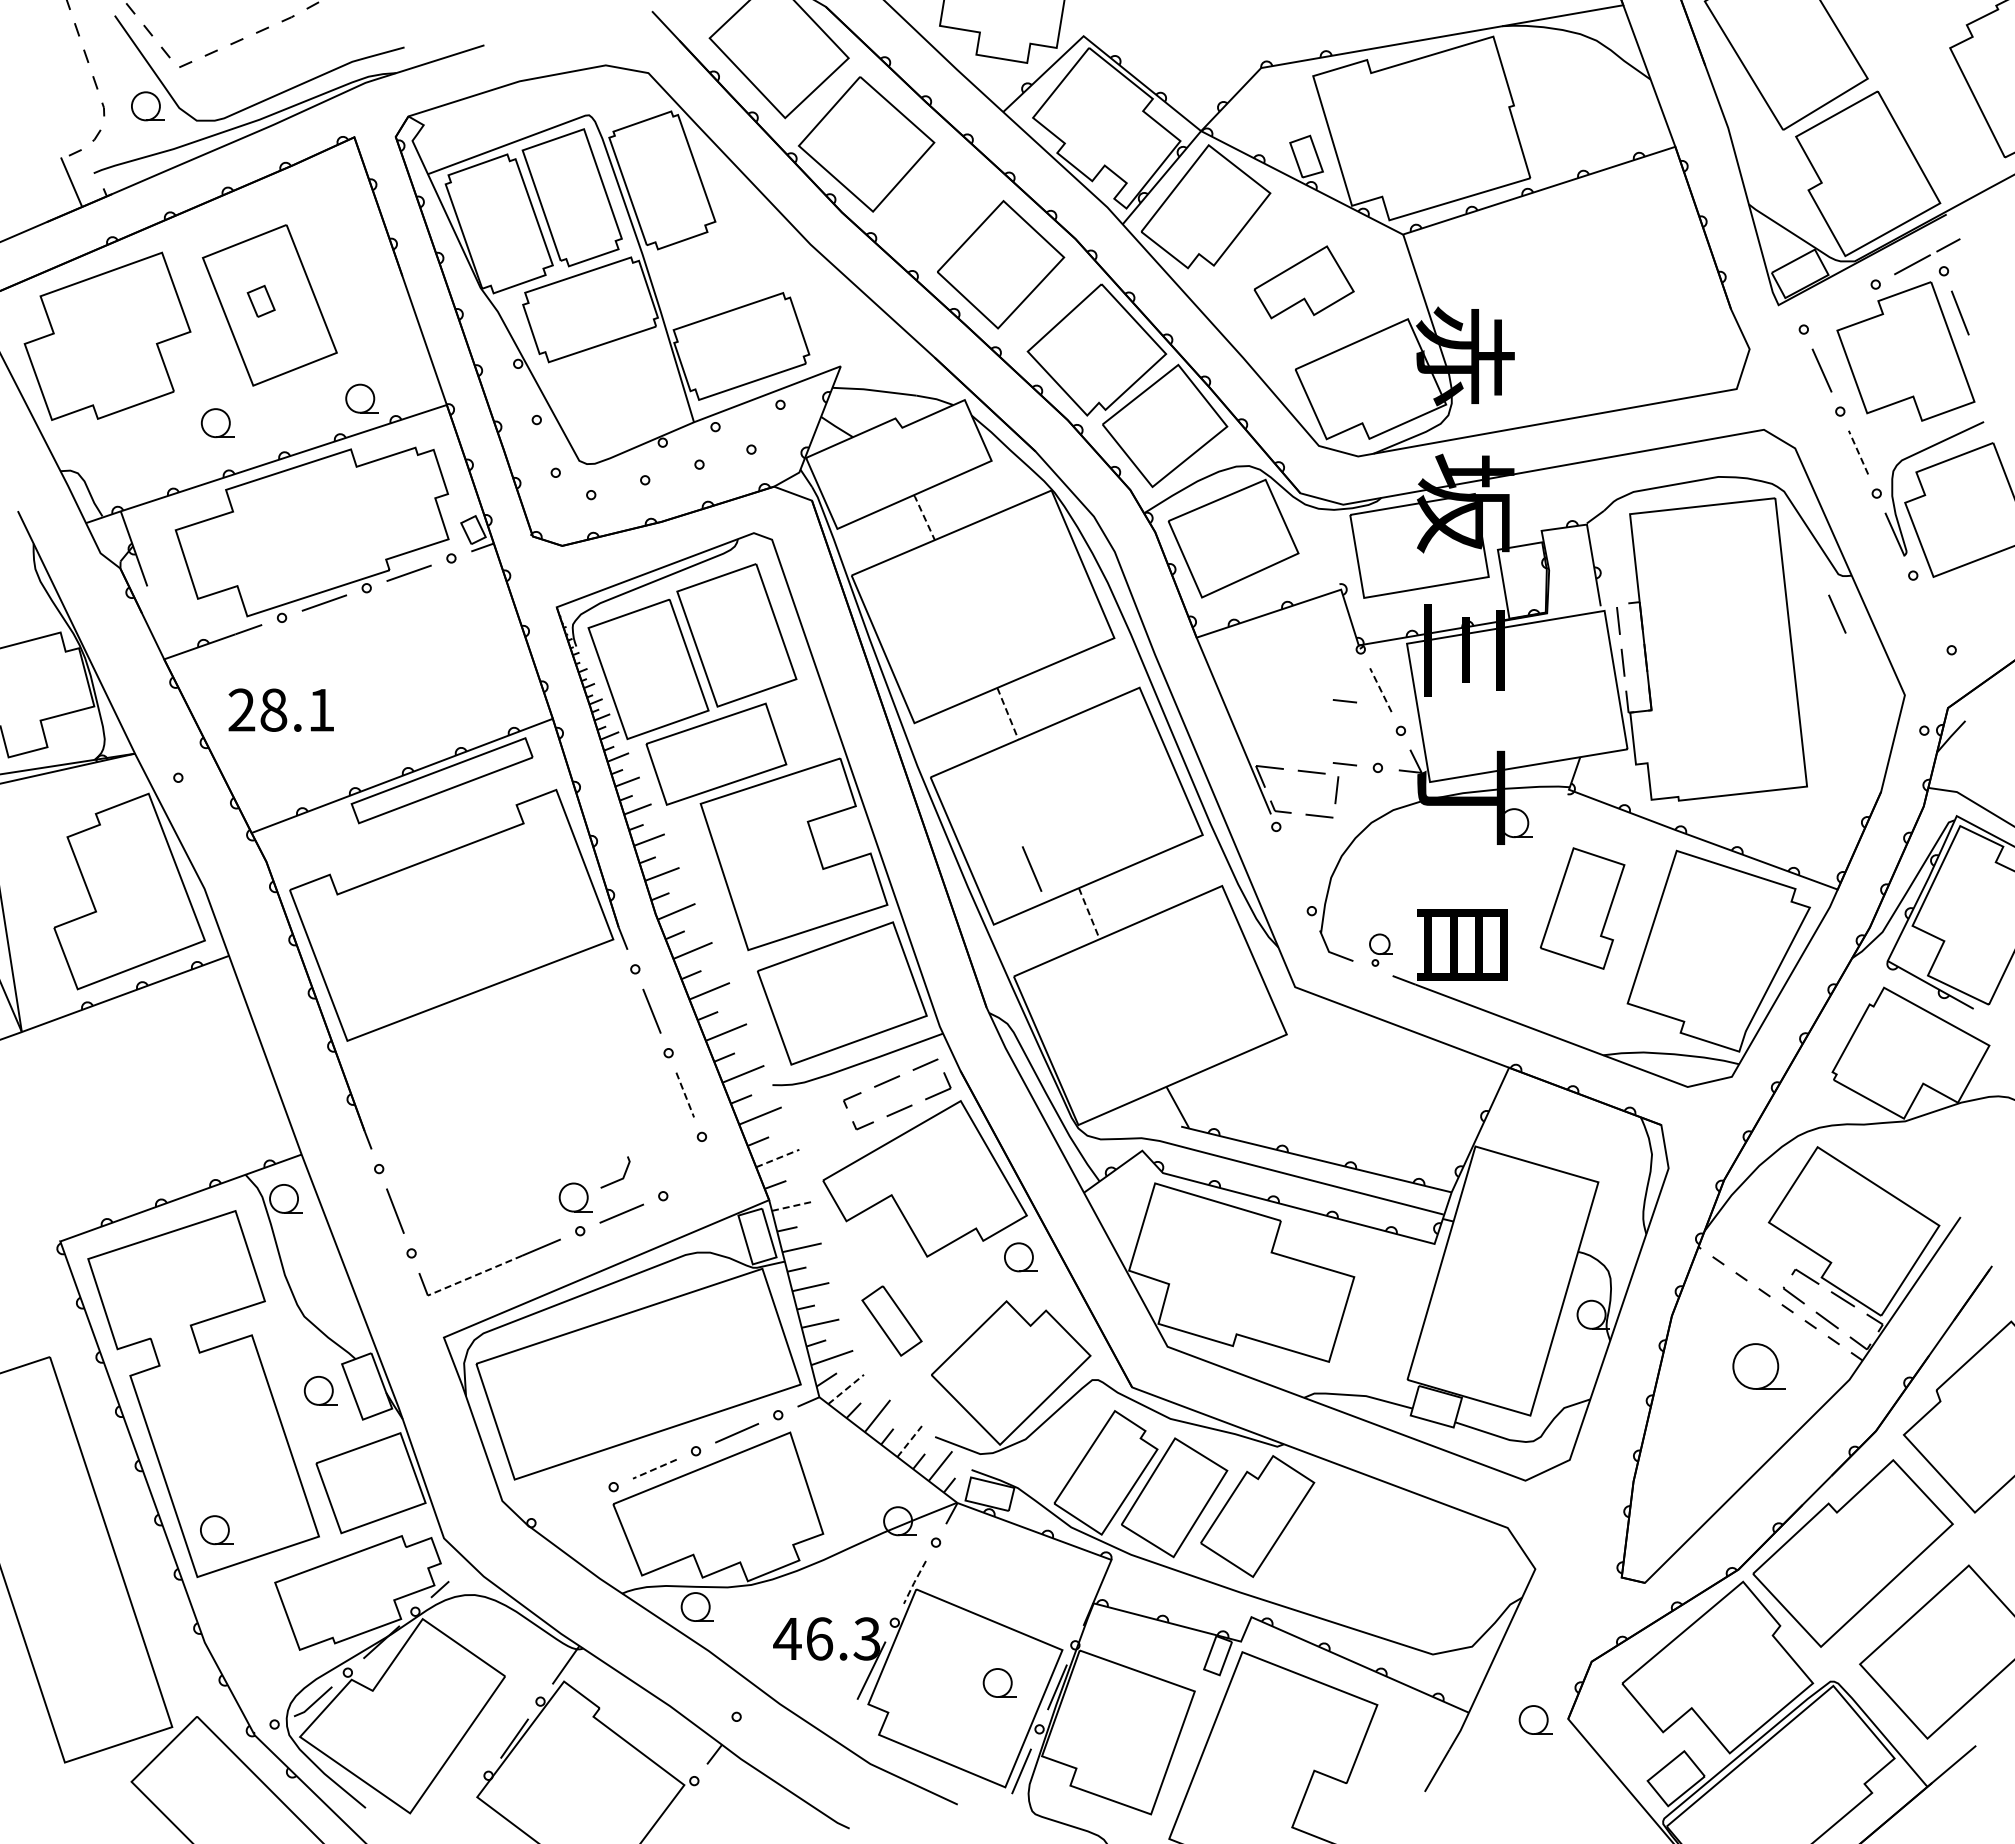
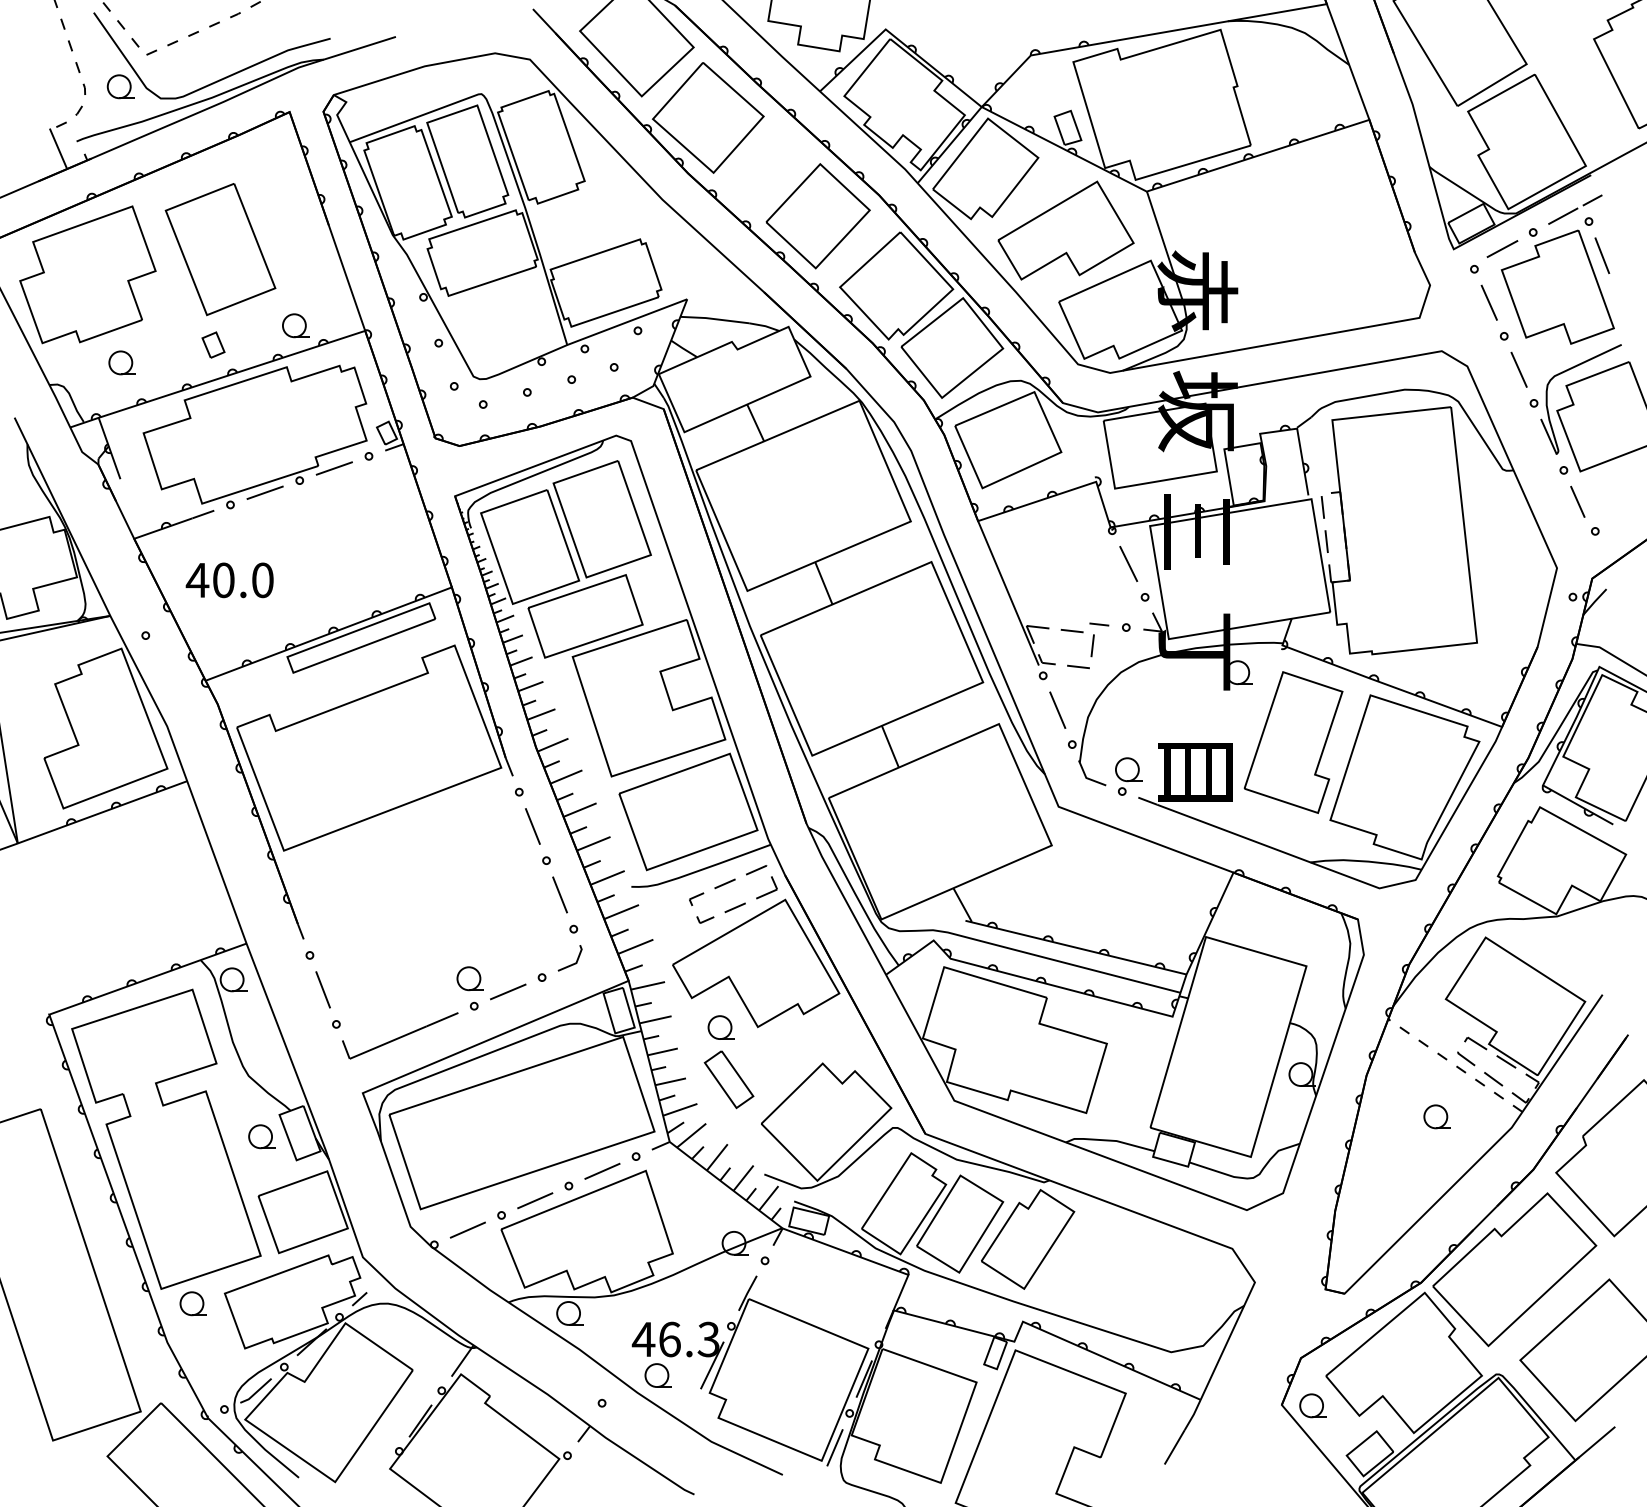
part: (1303, 282) -> (1065, 230), size x1.67
part: (260, 301) -> (212, 345), moved
line: (1837, 304) -> (1501, 248), added
part: (217, 423) -> (122, 363), moved
line: (1858, 452) -> (1519, 369), dashed -> solid
line: (924, 516) -> (755, 422), dashed -> solid
line: (1837, 613) -> (1577, 501), moved
line: (1380, 689) -> (1128, 563), dashed -> solid
line: (1344, 701) -> (1098, 573), removed
text: (280, 709) -> (229, 579), 28.1 -> 40.0
line: (1007, 713) -> (823, 583), dashed -> solid
line: (1032, 868) -> (1058, 709), moved
part: (1582, 908) -> (1293, 742), size x1.43
line: (1089, 913) -> (890, 746), dashed -> solid
part: (1380, 949) -> (1128, 775), size x1.43
line: (685, 1095) -> (560, 895), dashed -> solid
line: (778, 1158) -> (636, 946), dashed -> solid
line: (617, 1179) -> (571, 963), moved
line: (793, 1206) -> (648, 986), dashed -> solid
part: (1020, 1257) -> (721, 1027), moved
line: (474, 1275) -> (387, 1042), dashed -> solid
part: (1757, 1366) -> (1436, 1116), size x0.62
line: (846, 1389) -> (691, 1135), dashed -> solid
line: (909, 1441) -> (743, 1178), dashed -> solid
line: (654, 1469) -> (534, 1201), dashed -> solid
line: (572, 1504) -> (467, 1229), added
part: (216, 1530) -> (193, 1304), moved
line: (914, 1582) -> (747, 1293), dashed -> solid
part: (999, 1682) -> (658, 1375), moved
part: (1535, 1719) -> (1313, 1405), moved

